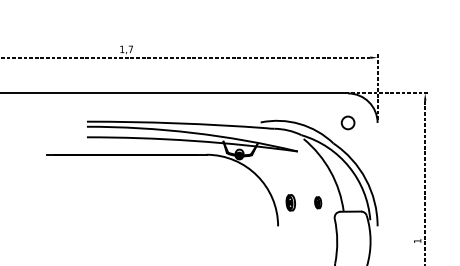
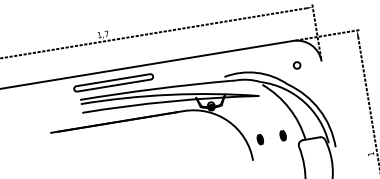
part: (129, 108) -> (113, 83), added
circle: (347, 122) -> (296, 65), size x0.62
part: (290, 202) -> (260, 139), size x0.71

